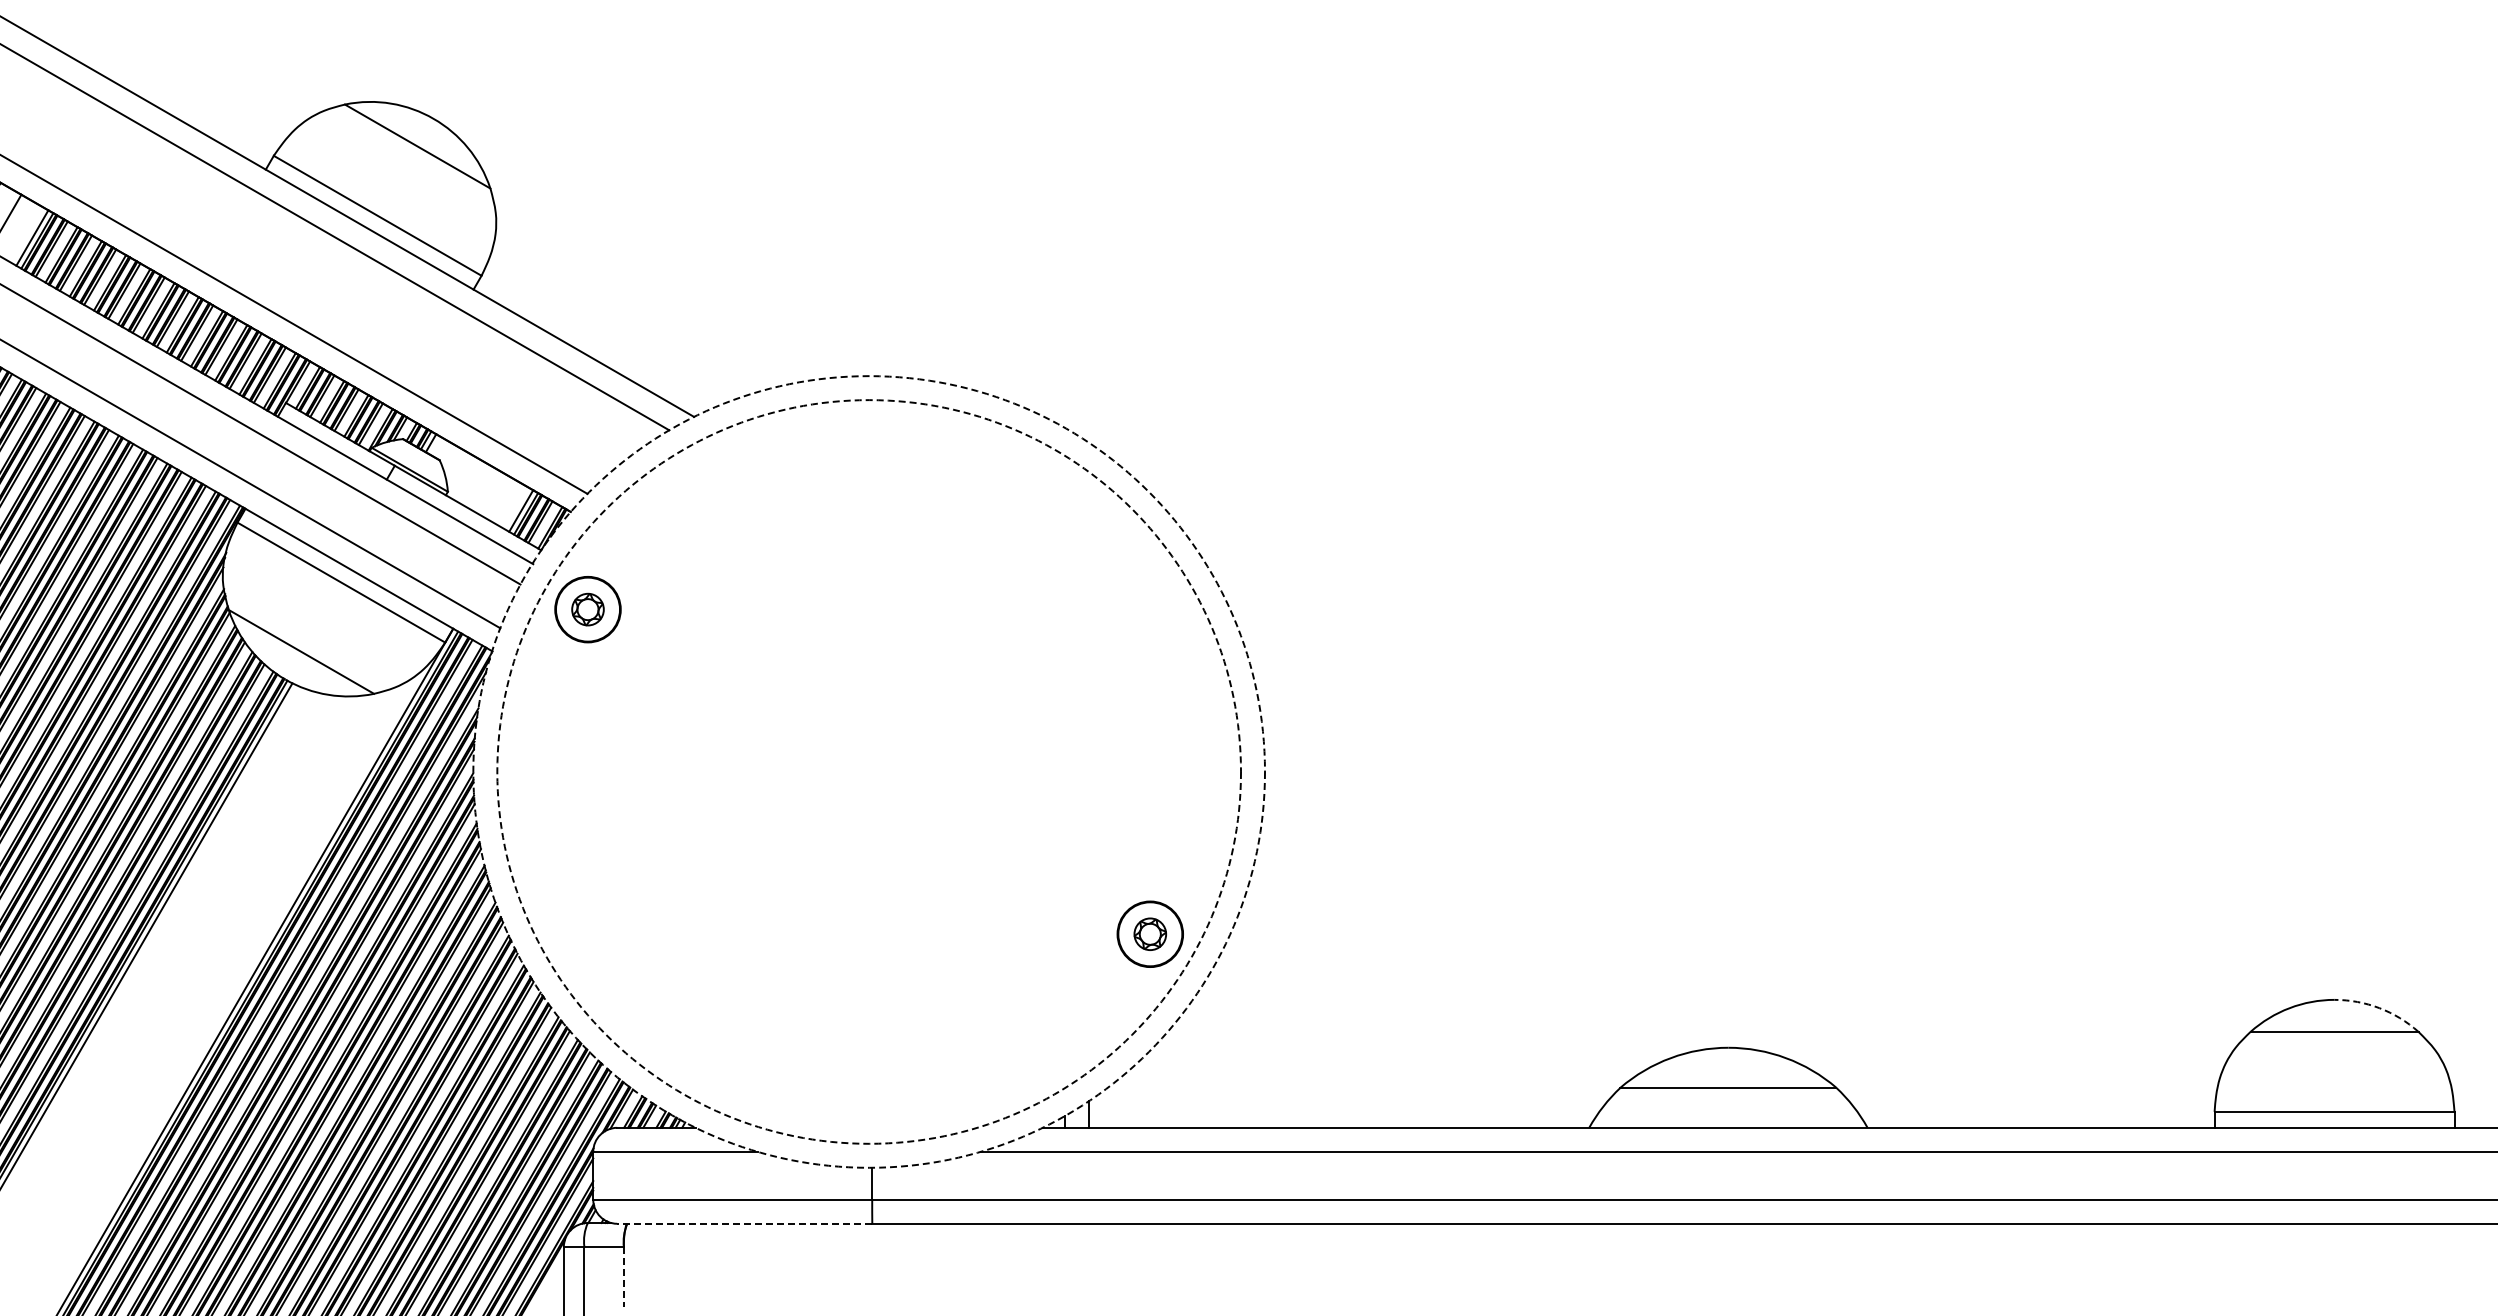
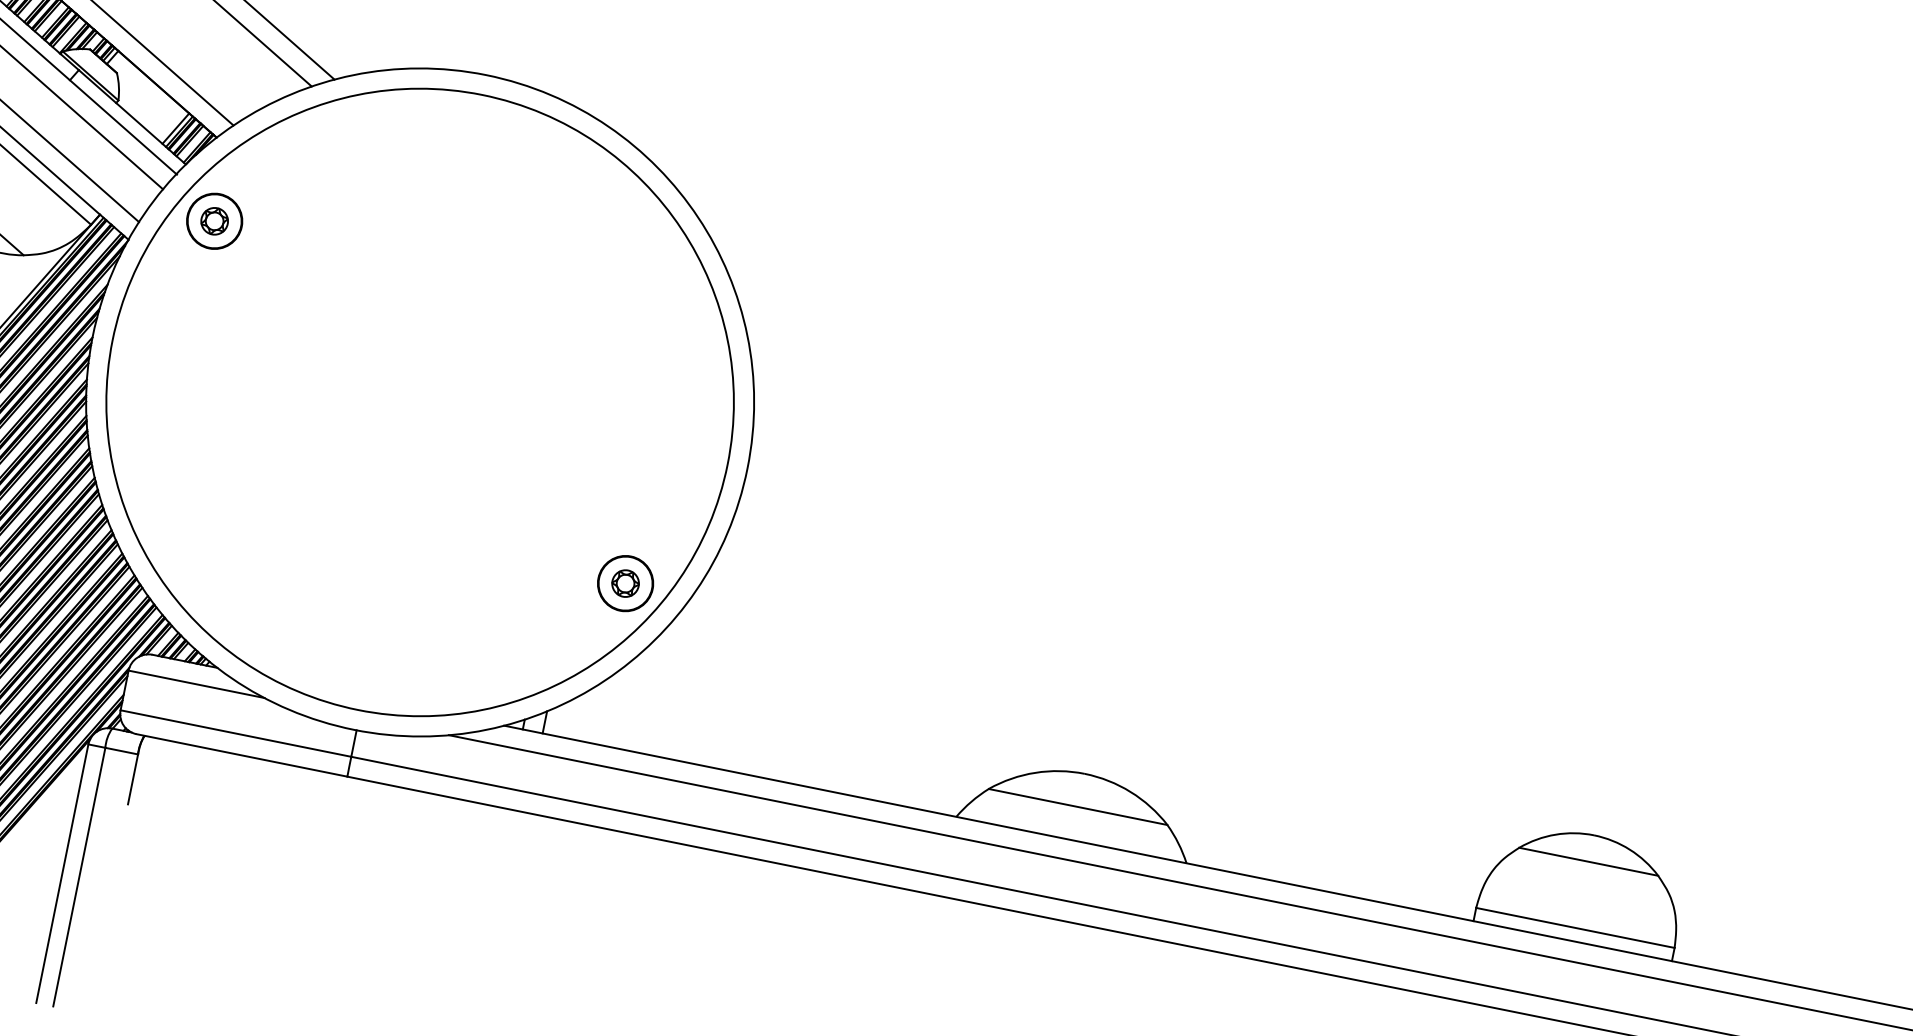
circle: (869, 771) -> (420, 402), dashed -> solid
circle: (869, 771) -> (420, 402), dashed -> solid
arc: (2379, 1008) -> (1629, 849), dashed -> solid
line: (744, 1223) -> (241, 755), dashed -> solid
line: (623, 1277) -> (132, 779), dashed -> solid

